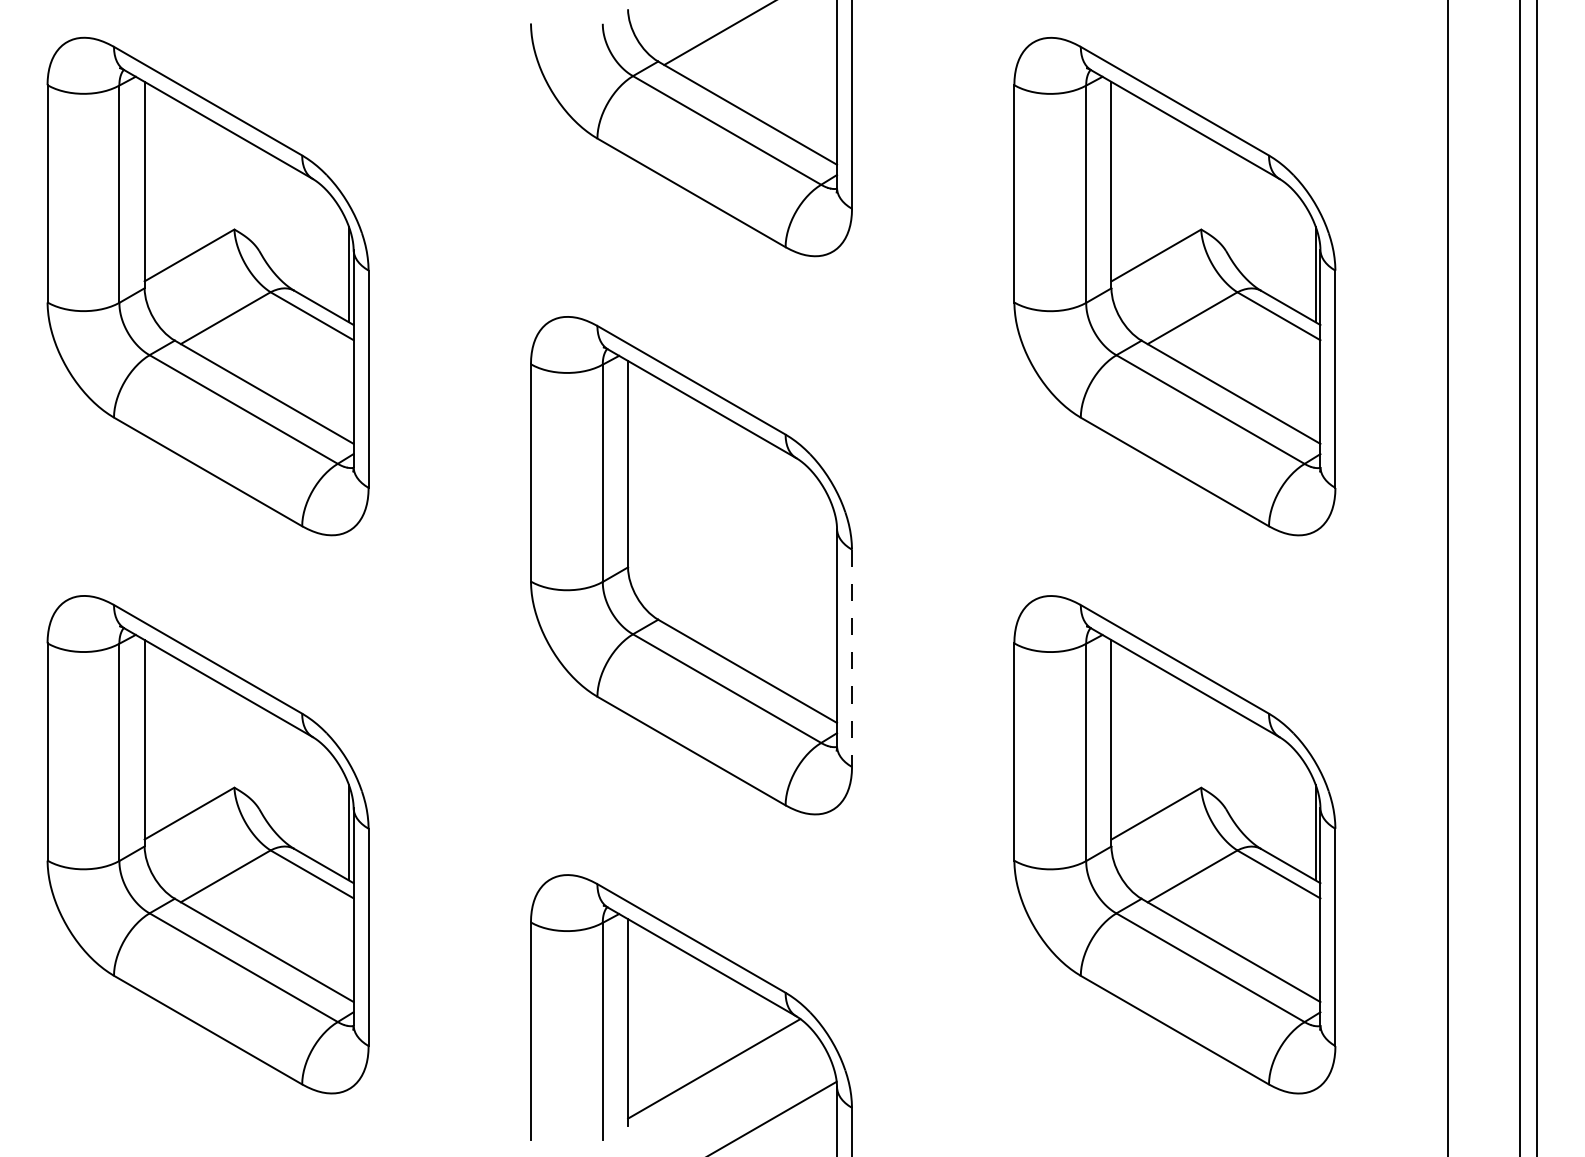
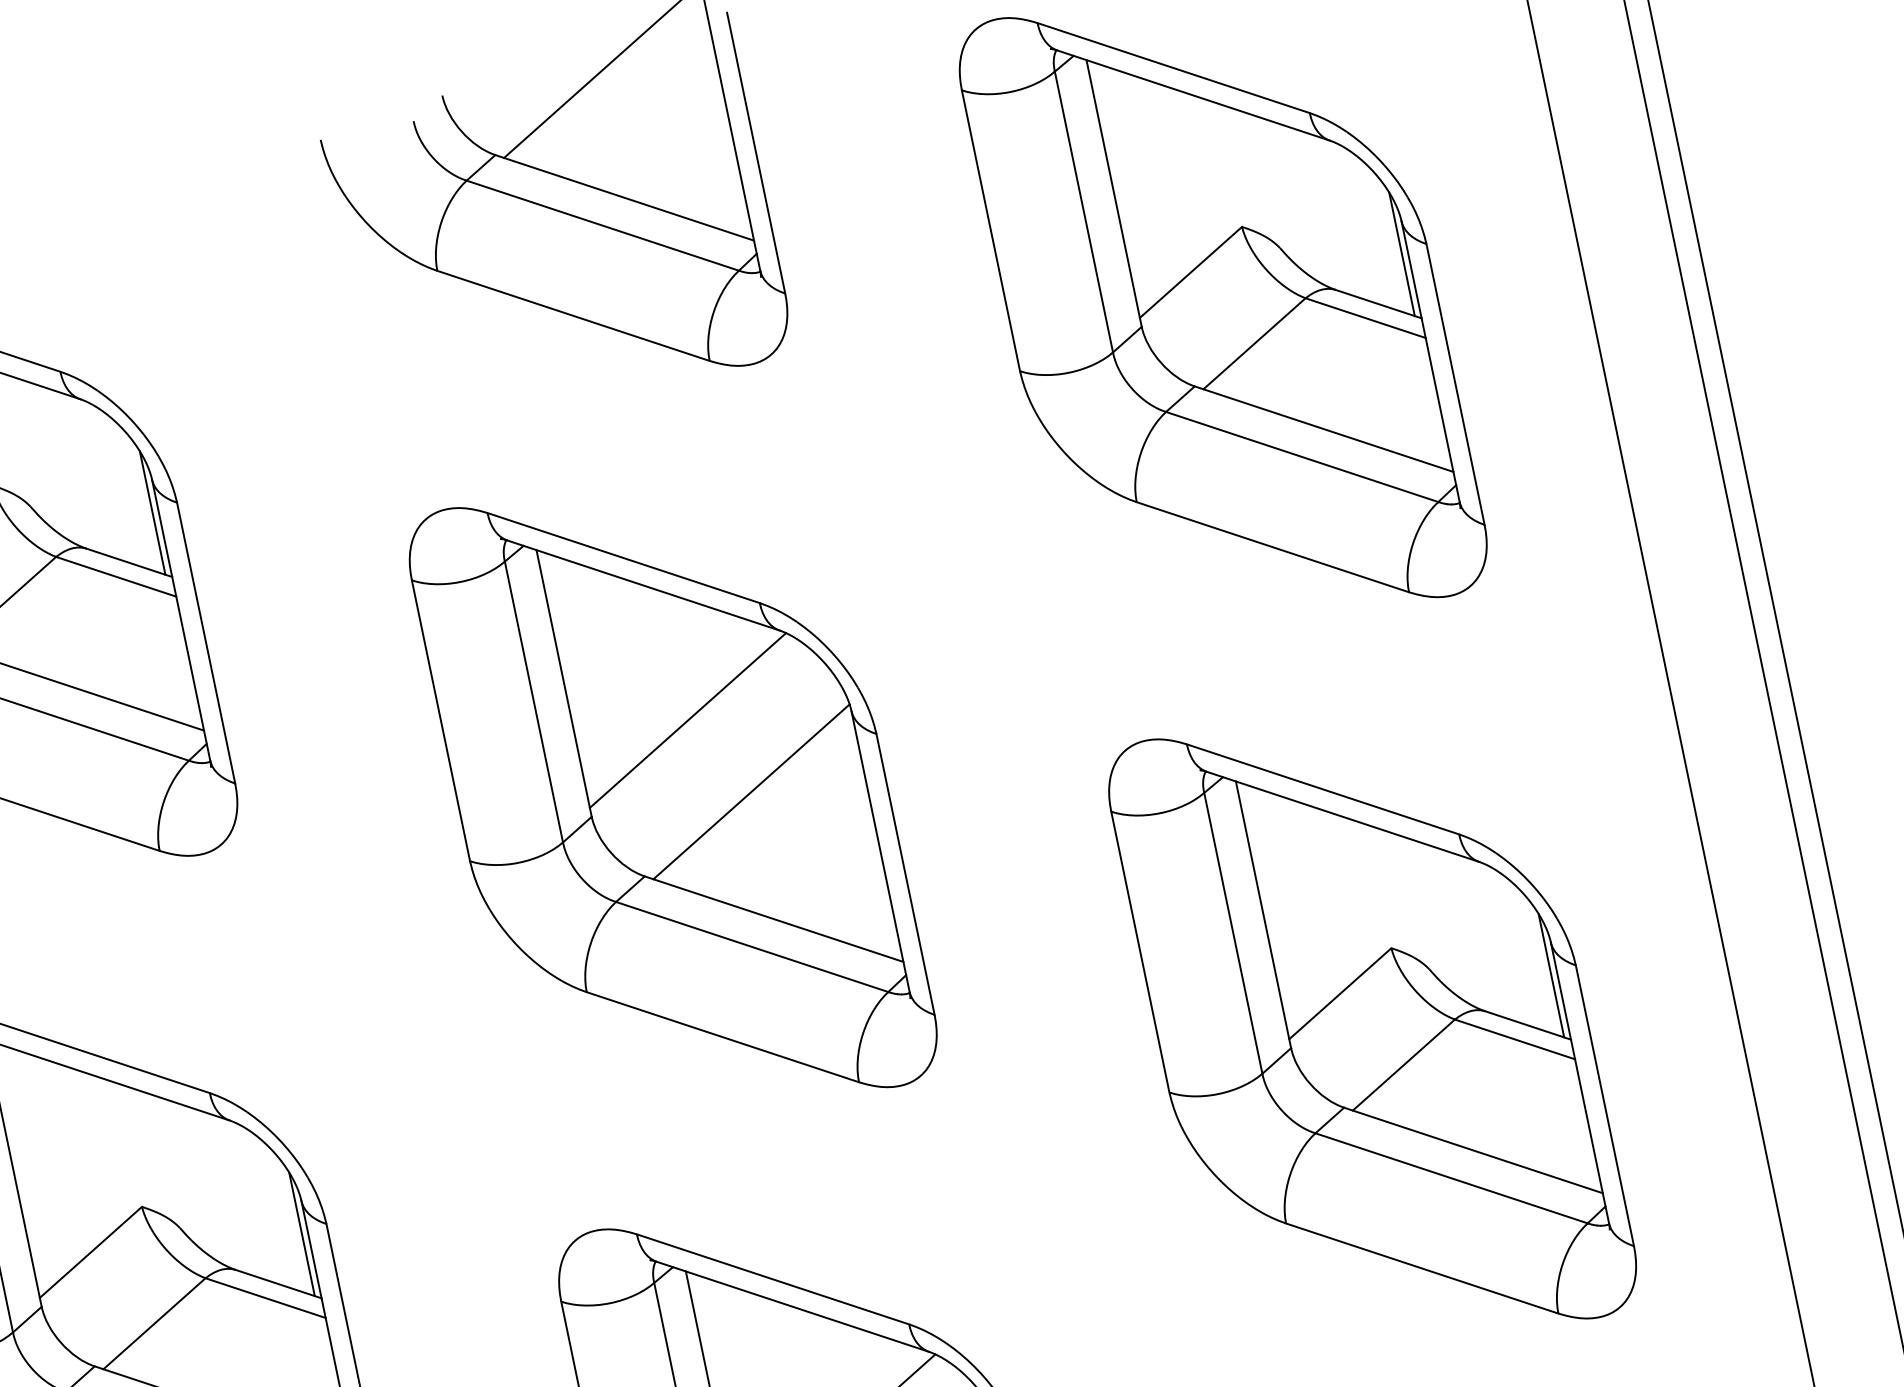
line: (714, 510) -> (688, 720), added
line: (750, 573) -> (751, 791), added
line: (852, 658) -> (906, 874), dashed -> solid

